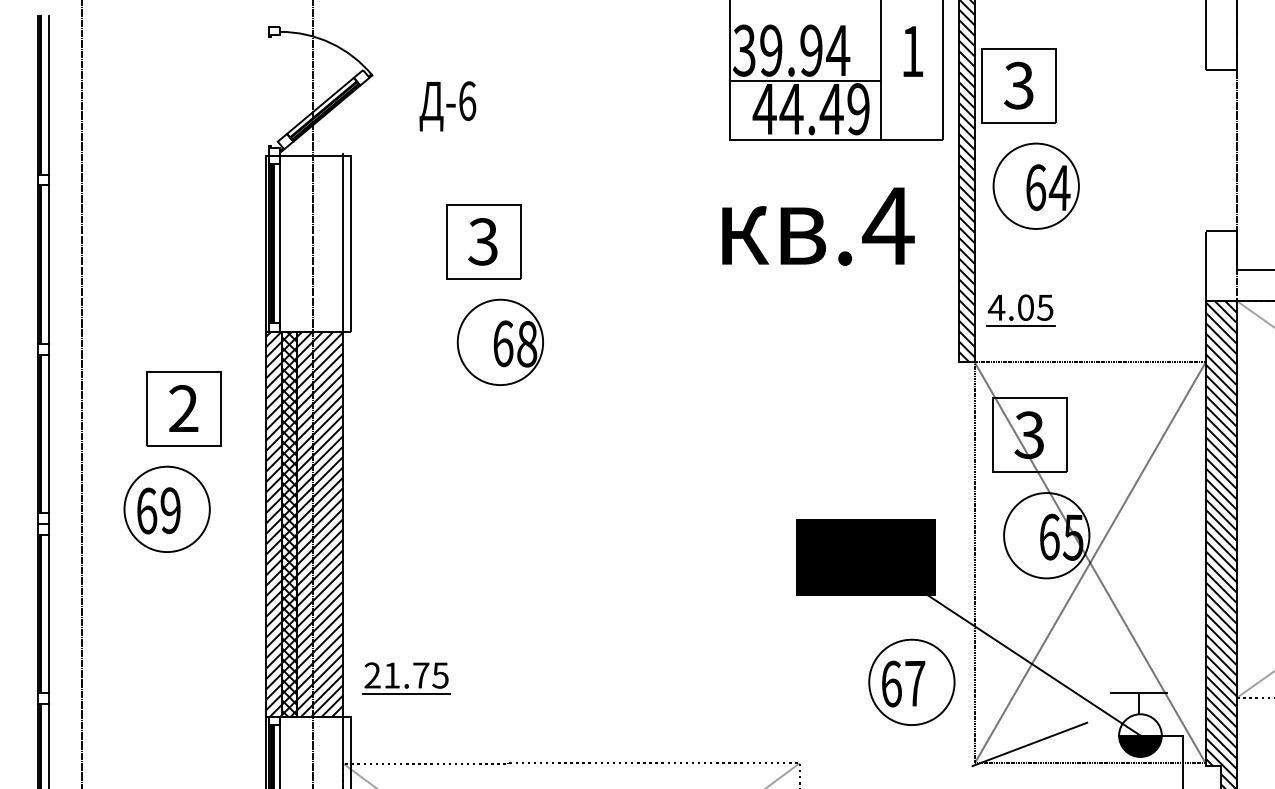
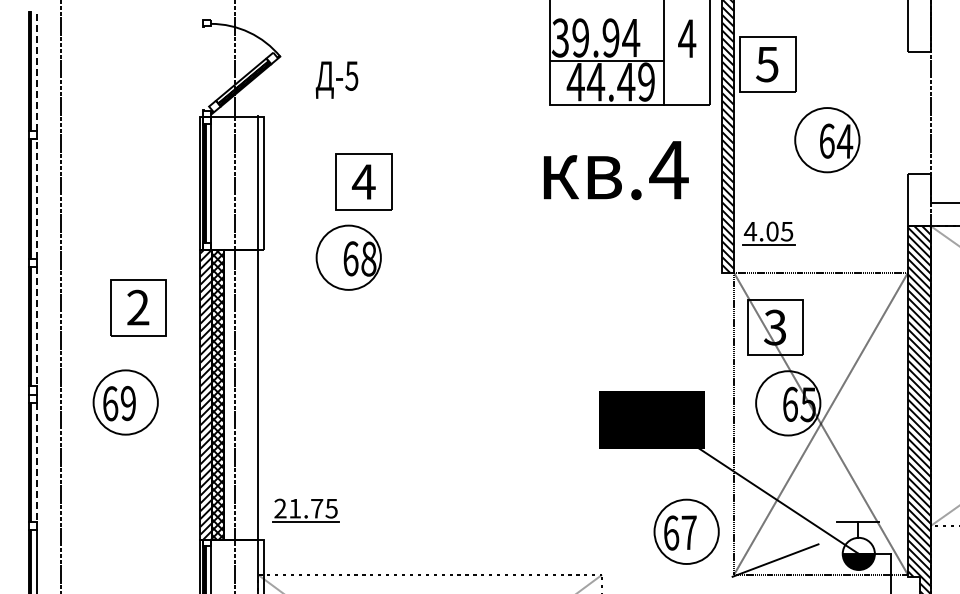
text: (912, 51) -> (687, 38), 1 -> 4
text: (1019, 85) -> (767, 64), 3 -> 5
line: (48, 95) -> (36, 71), solid -> dashed
text: (466, 100) -> (351, 75), -6 -> -5
part: (1036, 186) -> (827, 140), moved
text: (482, 241) -> (363, 181), 3 -> 4
line: (48, 265) -> (36, 199), solid -> dashed
part: (500, 342) -> (348, 257), moved
line: (48, 433) -> (36, 326), solid -> dashed
part: (166, 509) -> (125, 402), moved
hatch: (319, 523) -> (240, 394), removed
line: (48, 614) -> (36, 462), solid -> dashed
part: (911, 681) -> (686, 531), moved

